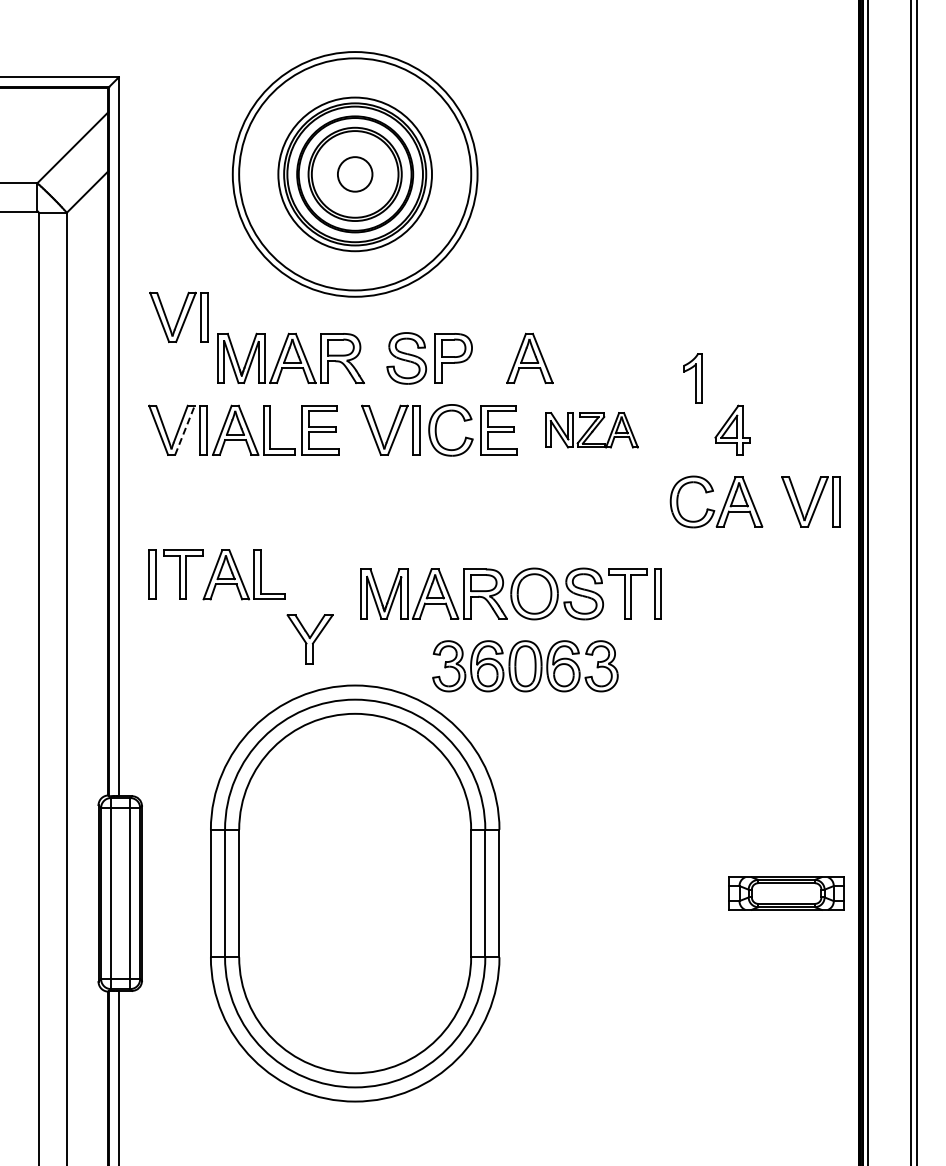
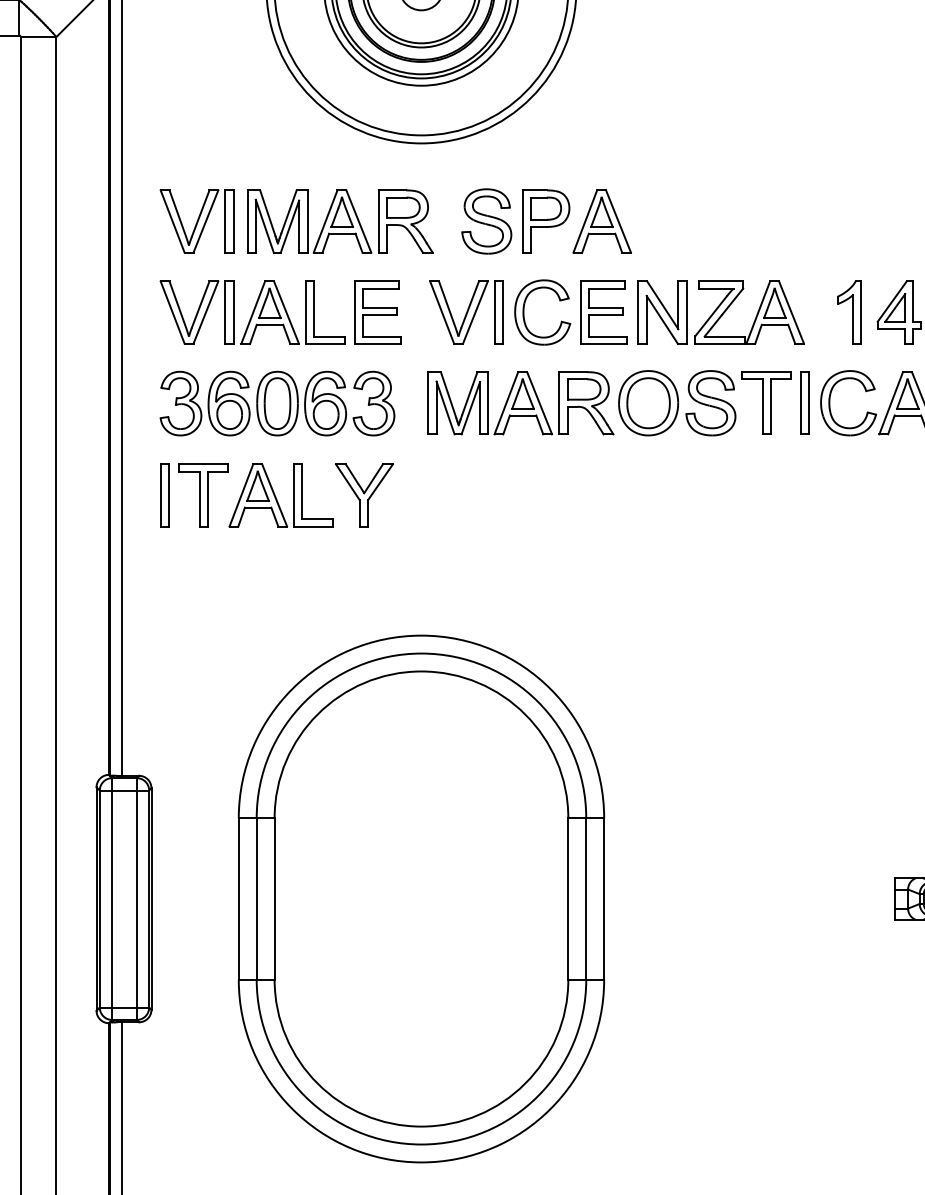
part: (178, 316) -> (196, 220), moved
part: (529, 357) -> (601, 220), moved
part: (692, 378) -> (848, 312), moved
line: (185, 429) -> (206, 311), dashed -> solid
part: (592, 429) -> (721, 311), size x1.43
part: (510, 593) -> (618, 402), moved
part: (309, 639) -> (363, 495), moved
part: (525, 666) -> (277, 403), moved

